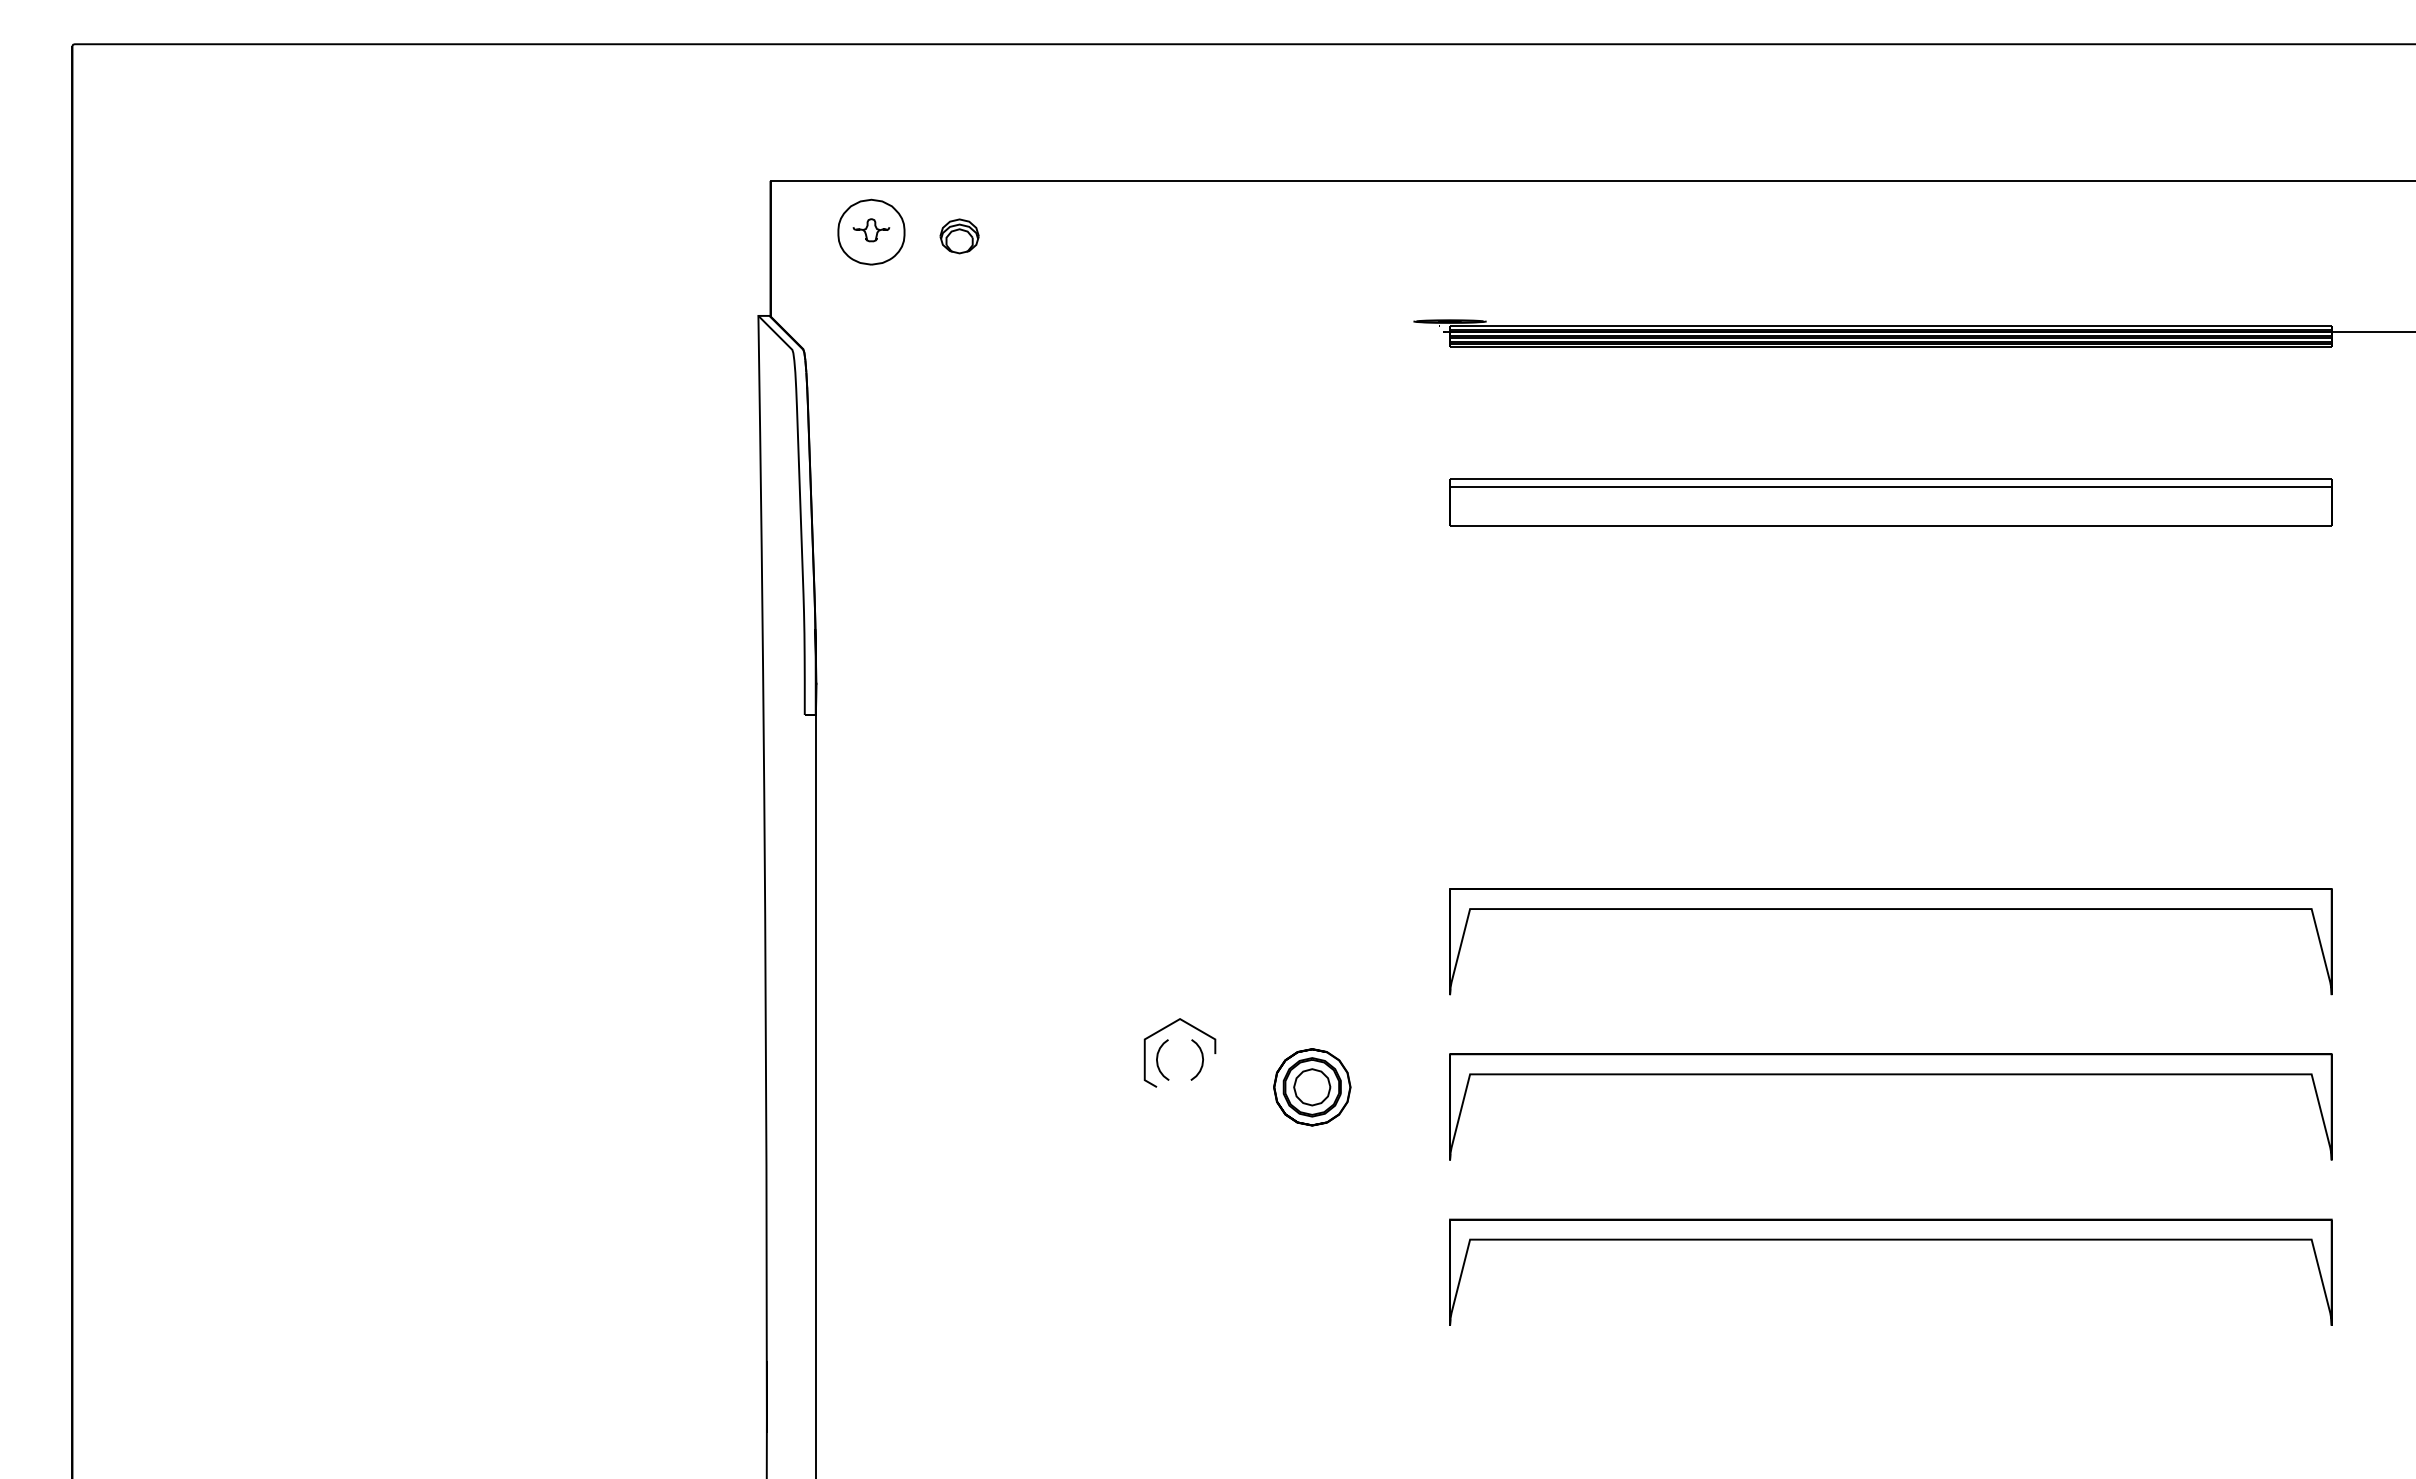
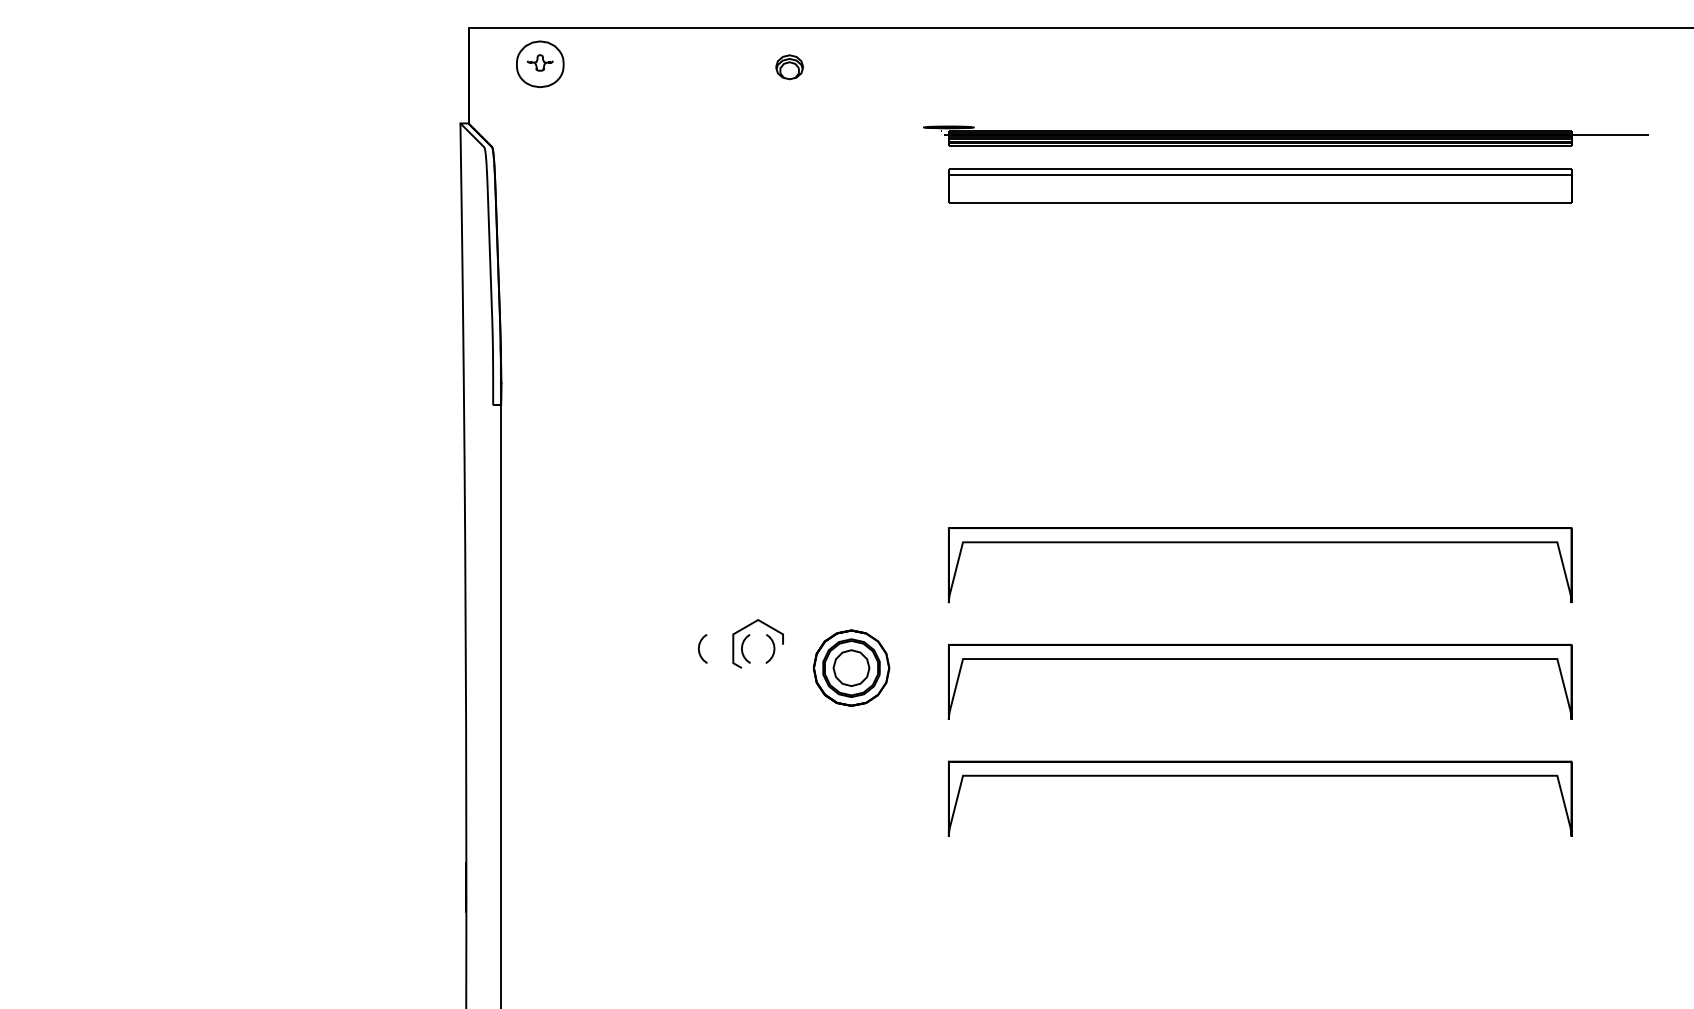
part: (959, 236) -> (789, 67), moved
part: (1890, 502) -> (1259, 185), moved
curve: (1097, 1057) -> (699, 647), added
part: (1312, 1087) -> (851, 668), size x1.4

